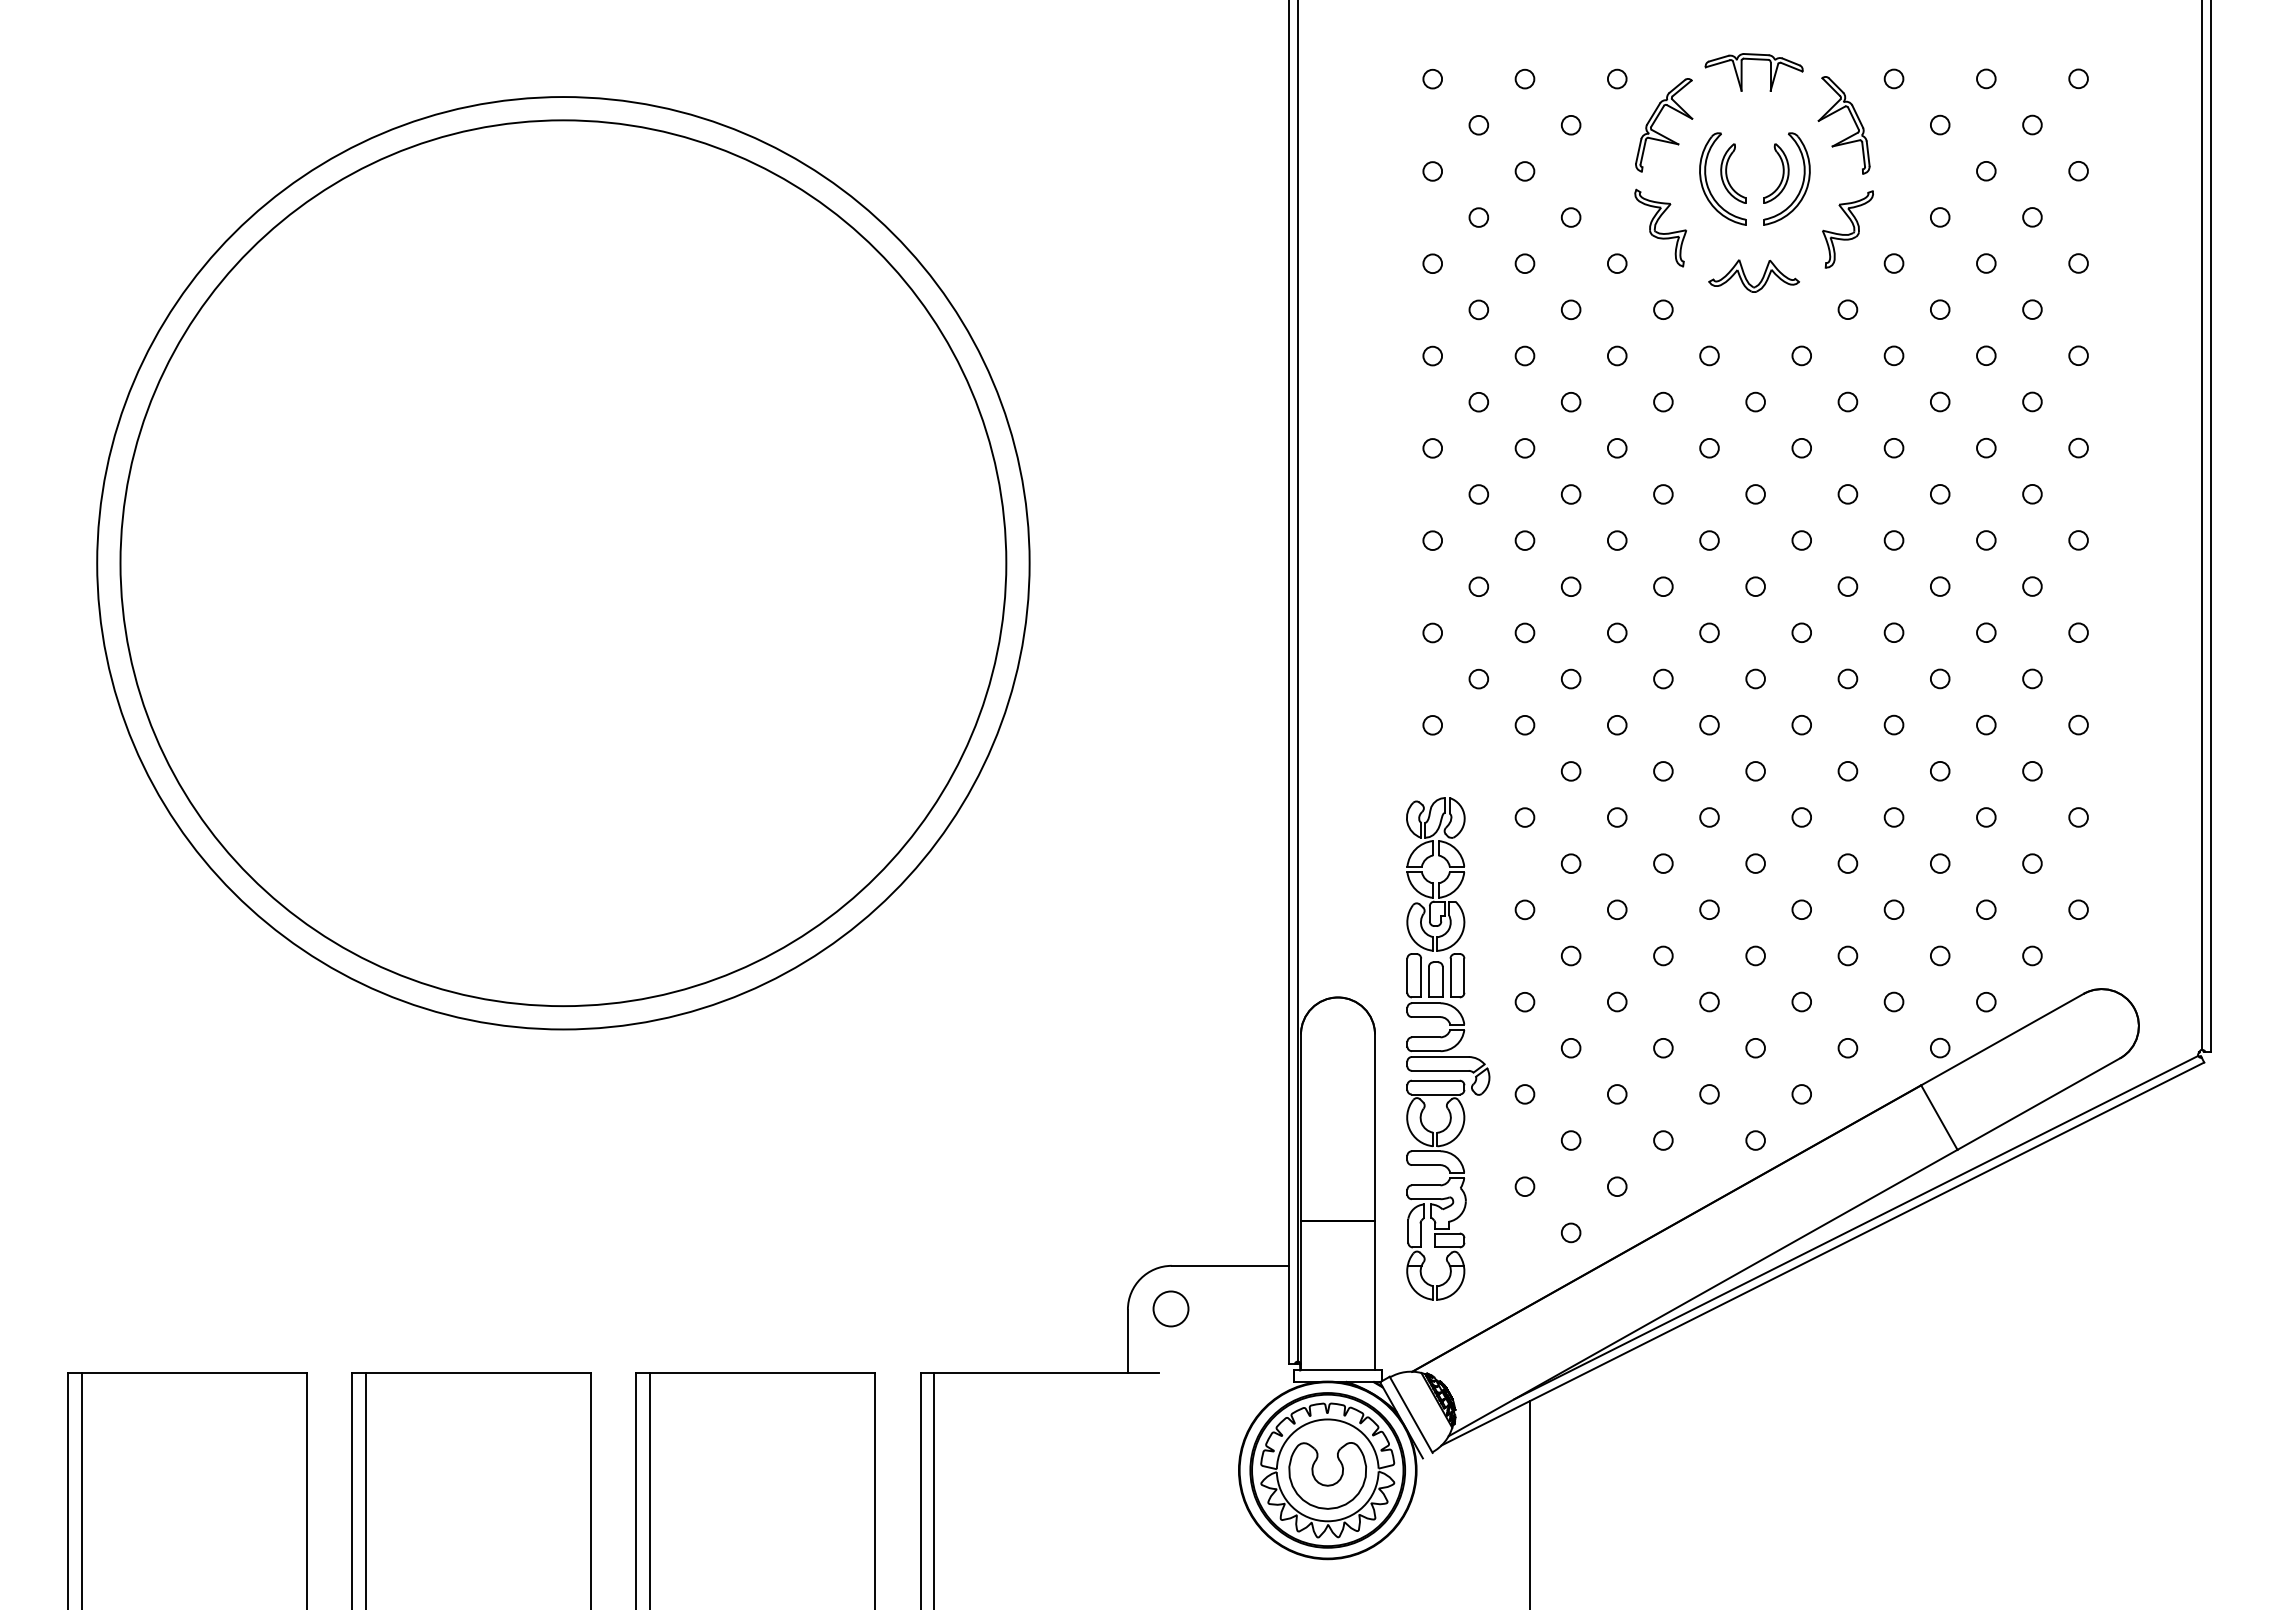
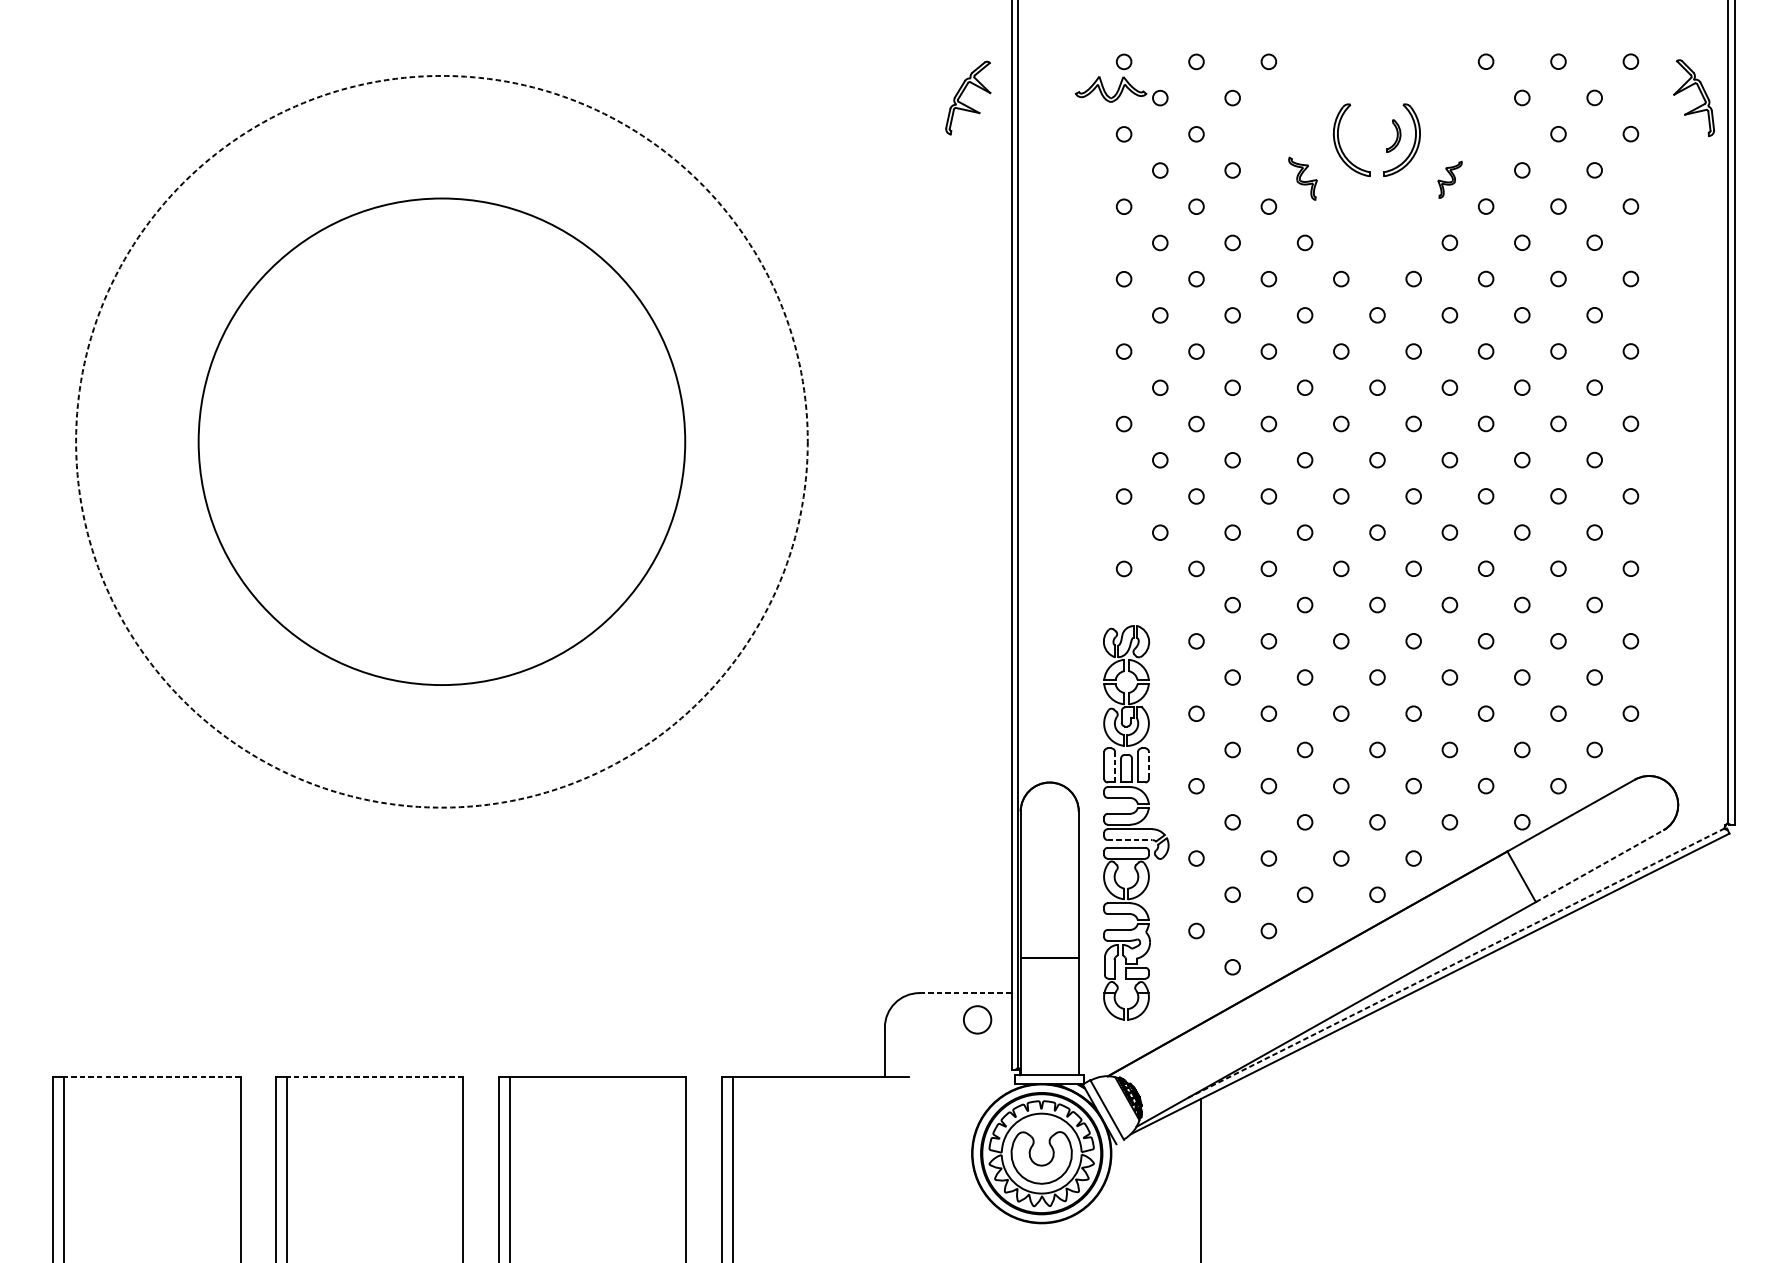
part: (1742, 72) -> (1367, 56), removed
part: (1853, 121) -> (1701, 95), moved
part: (1660, 133) -> (965, 104), moved
part: (1733, 173) -> (1360, 135), removed
part: (1776, 173) -> (1393, 135), size x0.7
part: (1660, 227) -> (1302, 178), size x0.7
part: (1847, 229) -> (1449, 179), size x0.6
part: (1761, 278) -> (1116, 91), moved
circle: (563, 563) -> (442, 441), size x0.7
circle: (563, 563) -> (442, 441), solid -> dashed
line: (1464, 975) -> (1149, 765), solid -> dashed
line: (1421, 977) -> (1115, 766), solid -> dashed
line: (1440, 1070) -> (1130, 839), solid -> dashed
line: (2039, 1103) -> (1600, 865), solid -> dashed
line: (1856, 1227) -> (1456, 963), solid -> dashed
line: (1230, 1265) -> (965, 992), solid -> dashed
circle: (1170, 1308) -> (977, 1019), moved
line: (194, 1372) -> (152, 1076), solid -> dashed
line: (478, 1372) -> (375, 1076), solid -> dashed

